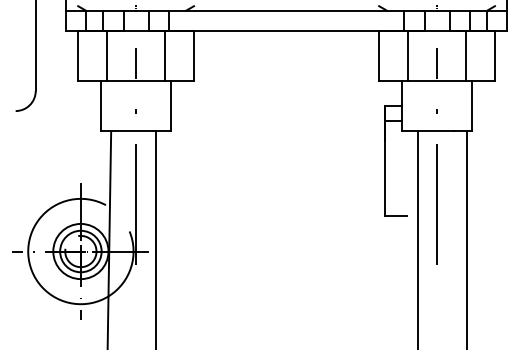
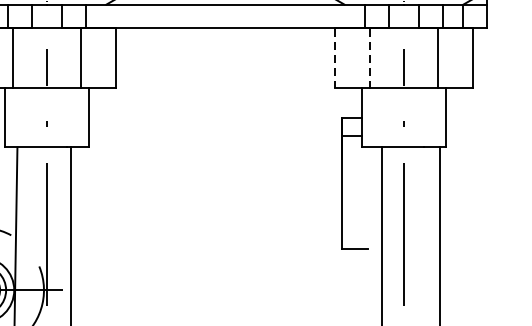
line: (379, 56) -> (335, 58), solid -> dashed
line: (408, 56) -> (370, 58), solid -> dashed

